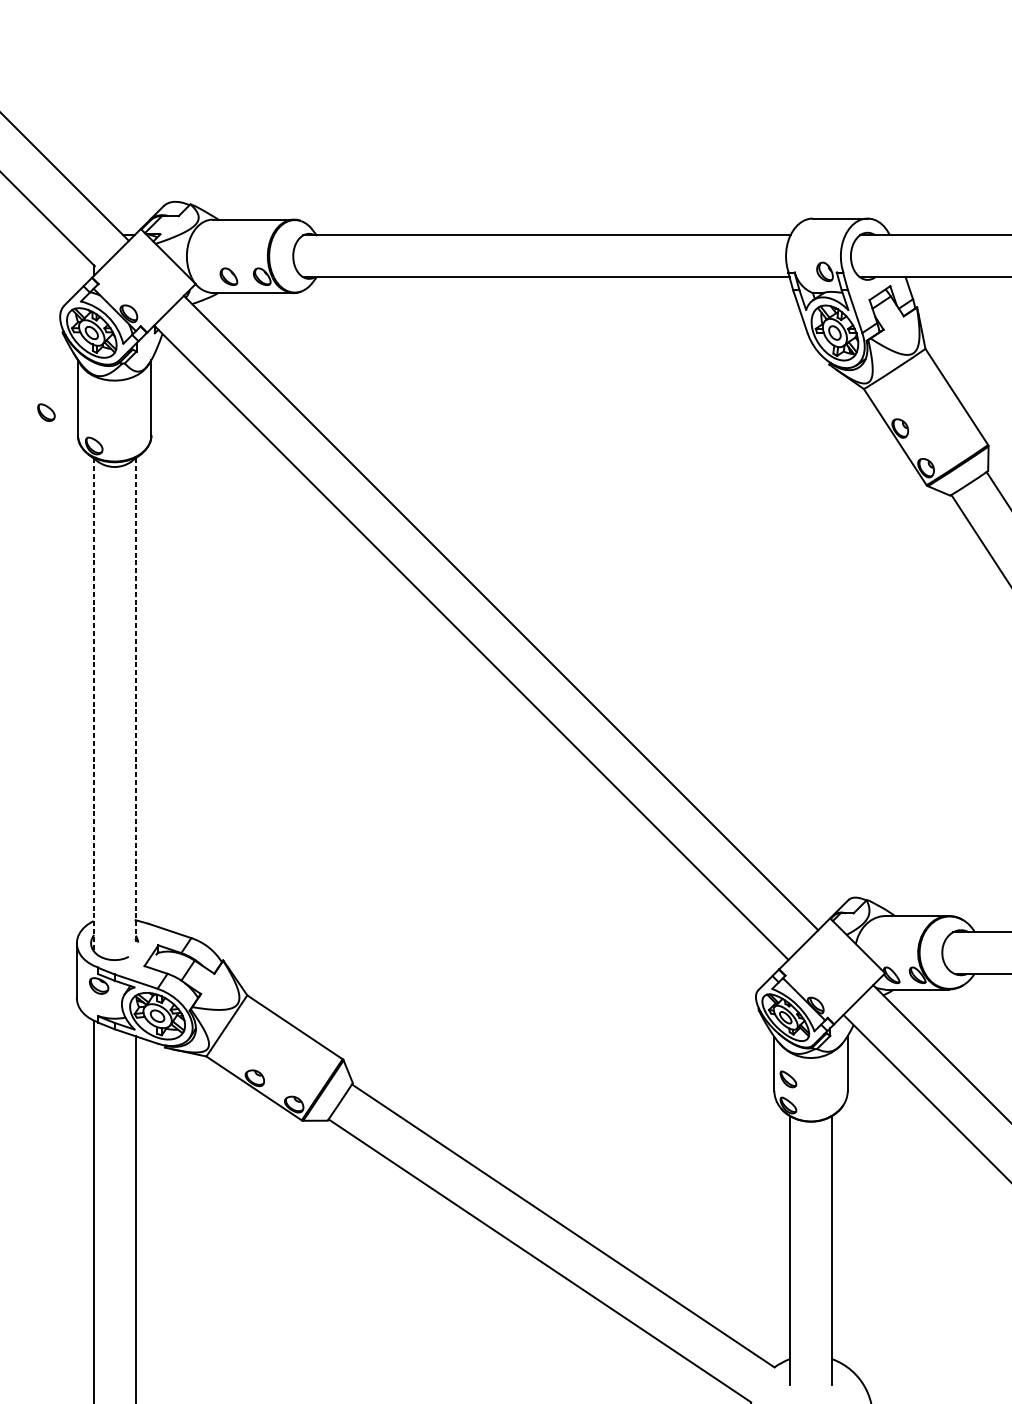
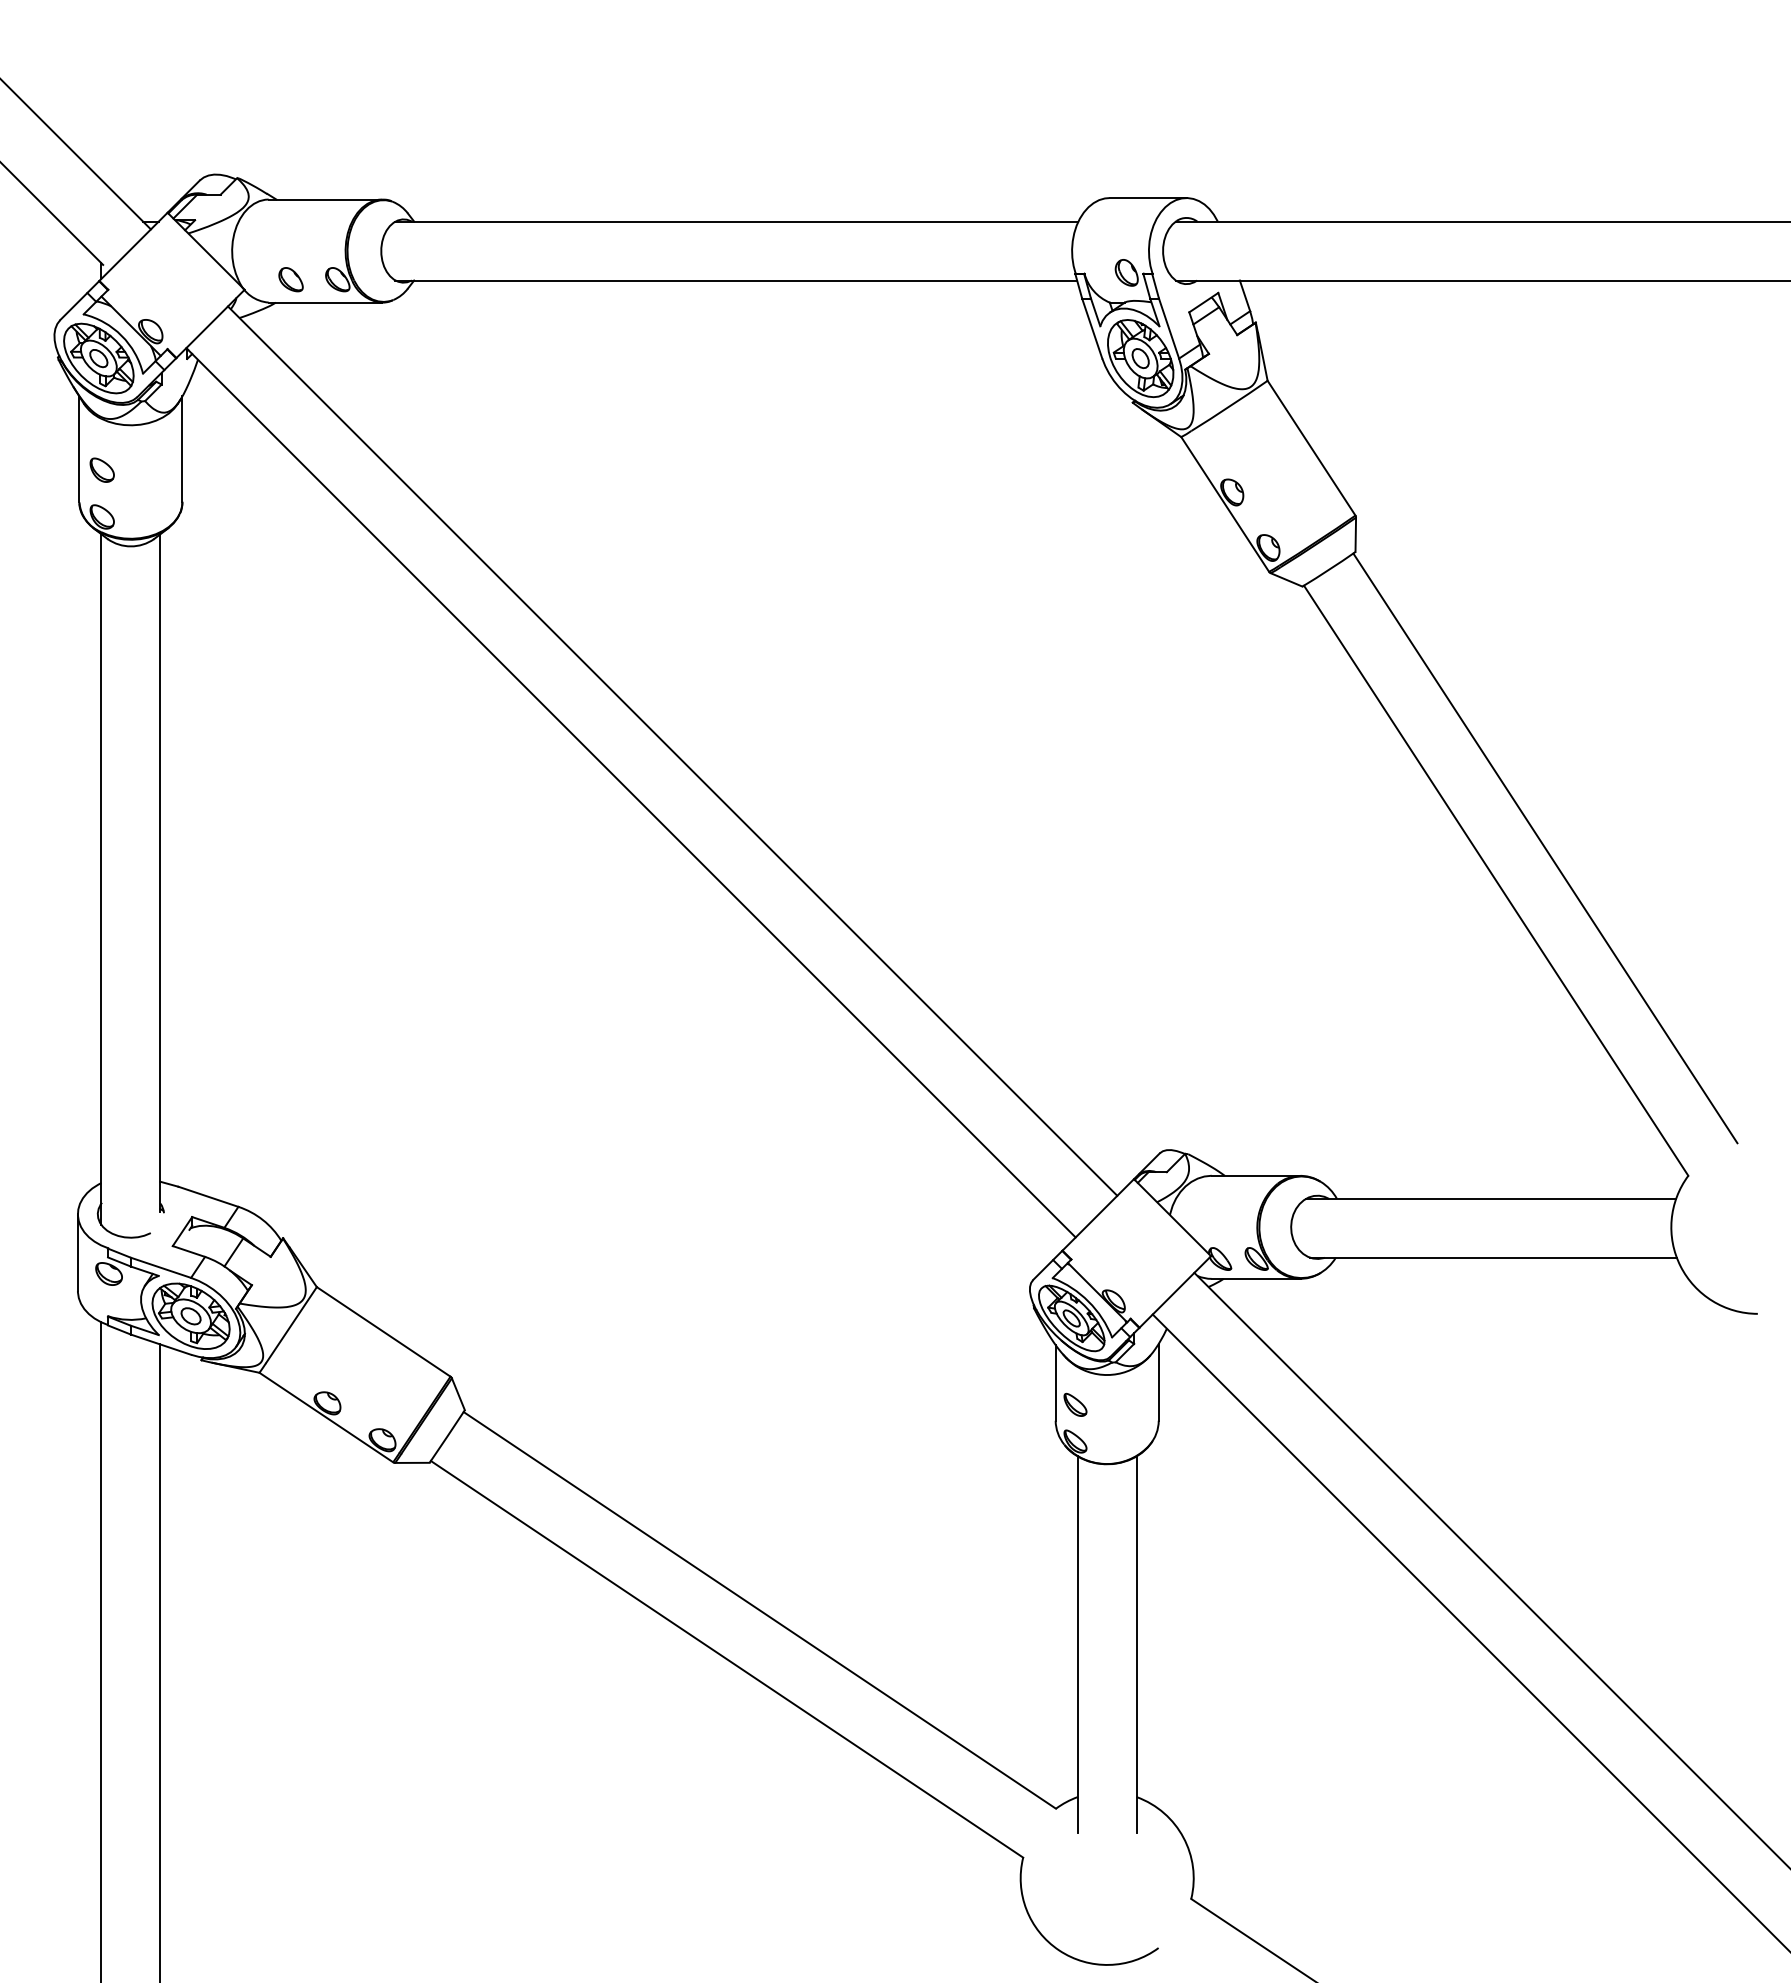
part: (45, 412) -> (101, 469), moved
line: (135, 700) -> (160, 873), dashed -> solid
line: (93, 705) -> (101, 880), dashed -> solid

